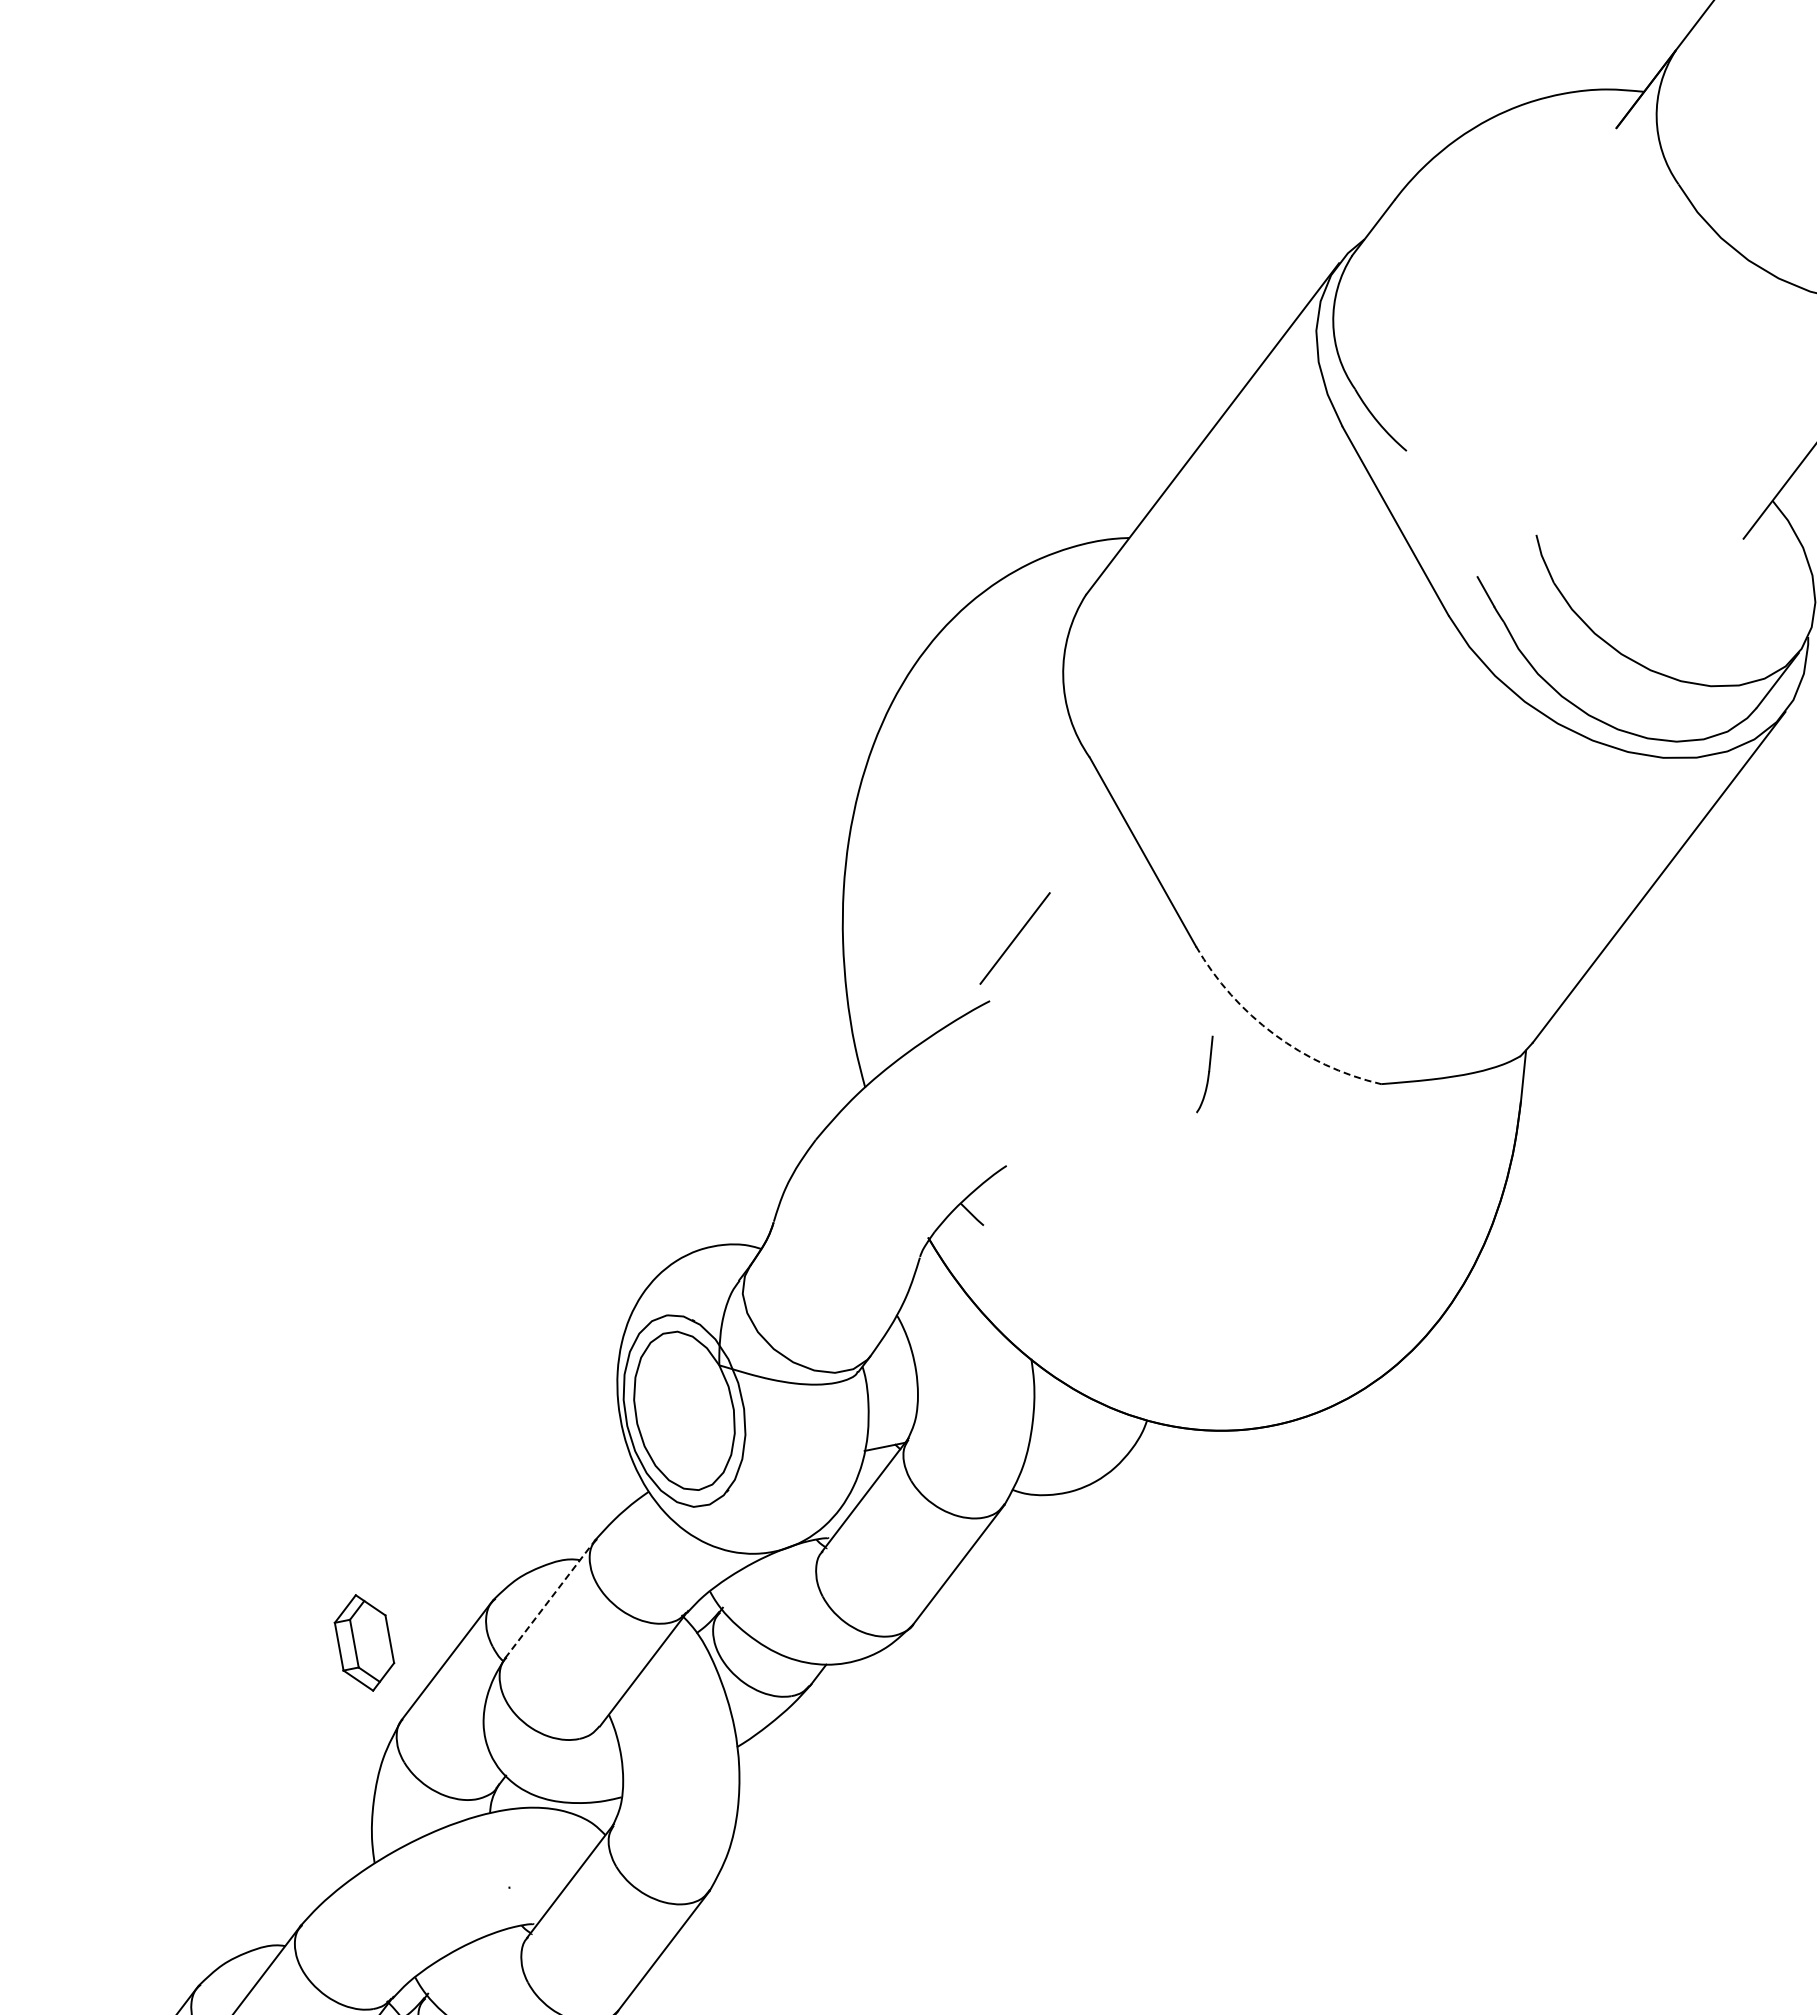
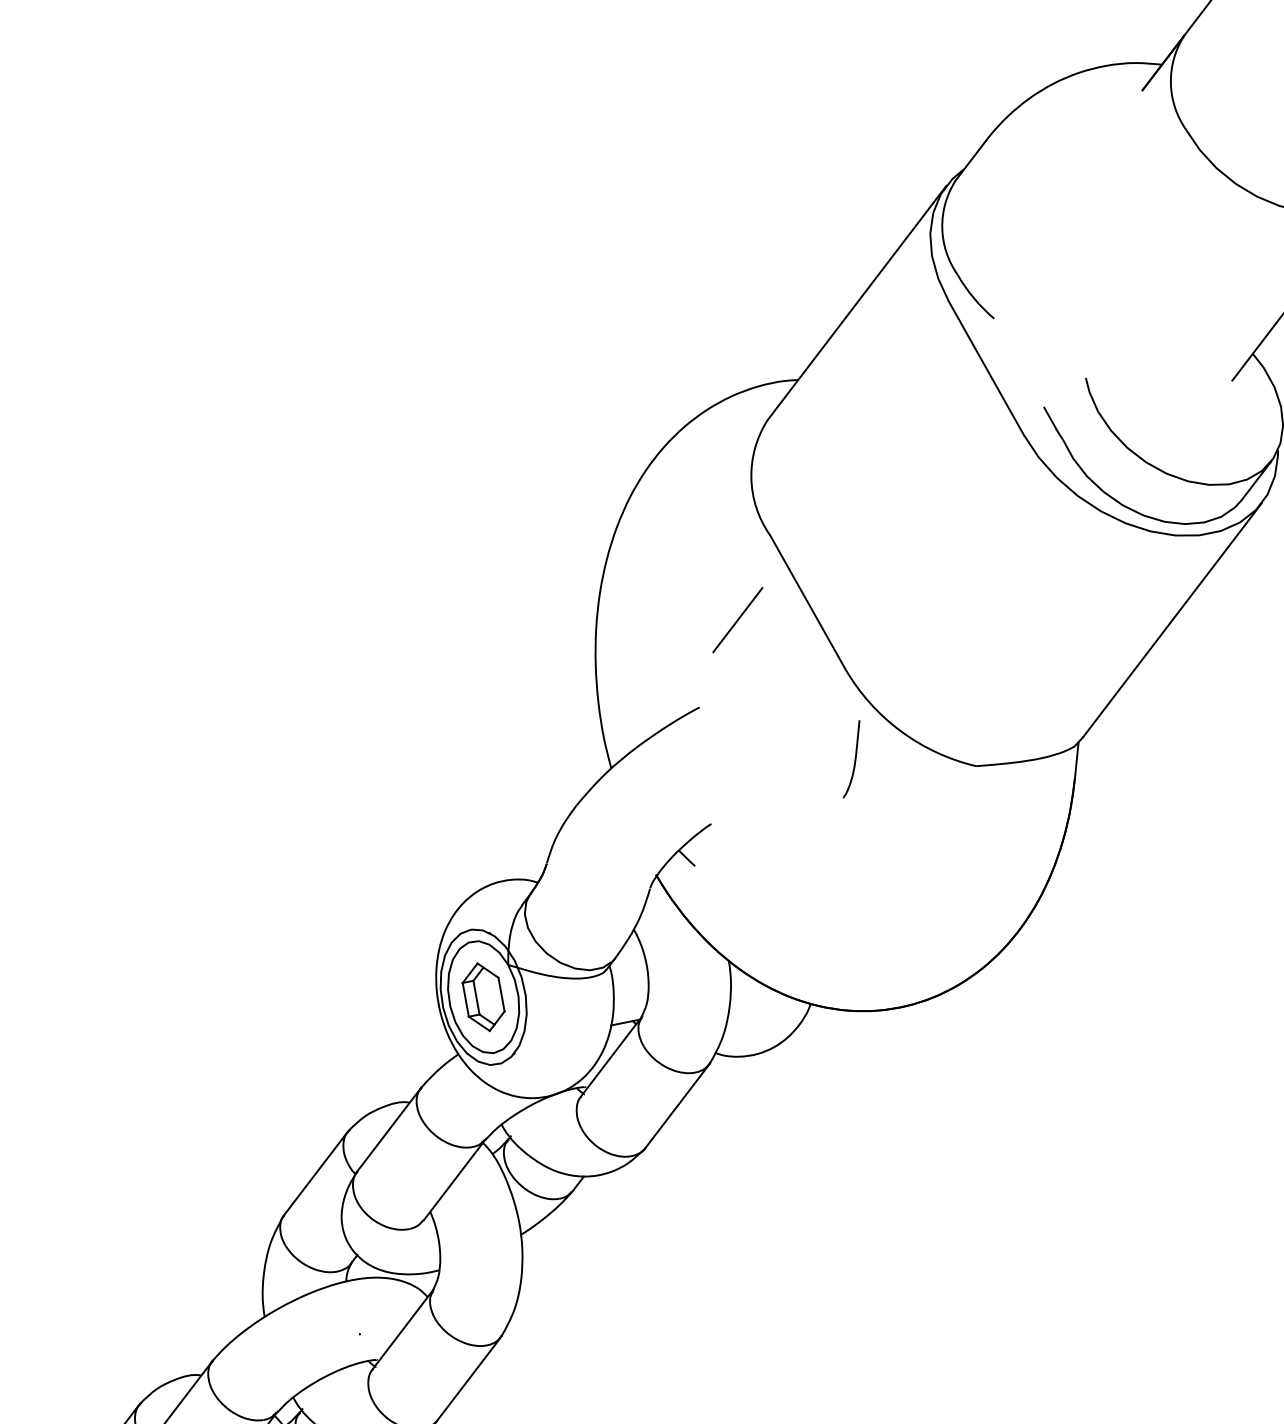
line: (1014, 938) -> (737, 620), moved
arc: (1274, 1034) -> (900, 731), dashed -> solid
part: (1204, 1074) -> (851, 759), size x1.43
line: (550, 1599) -> (388, 1130), dashed -> solid
part: (364, 1642) -> (483, 996), moved

